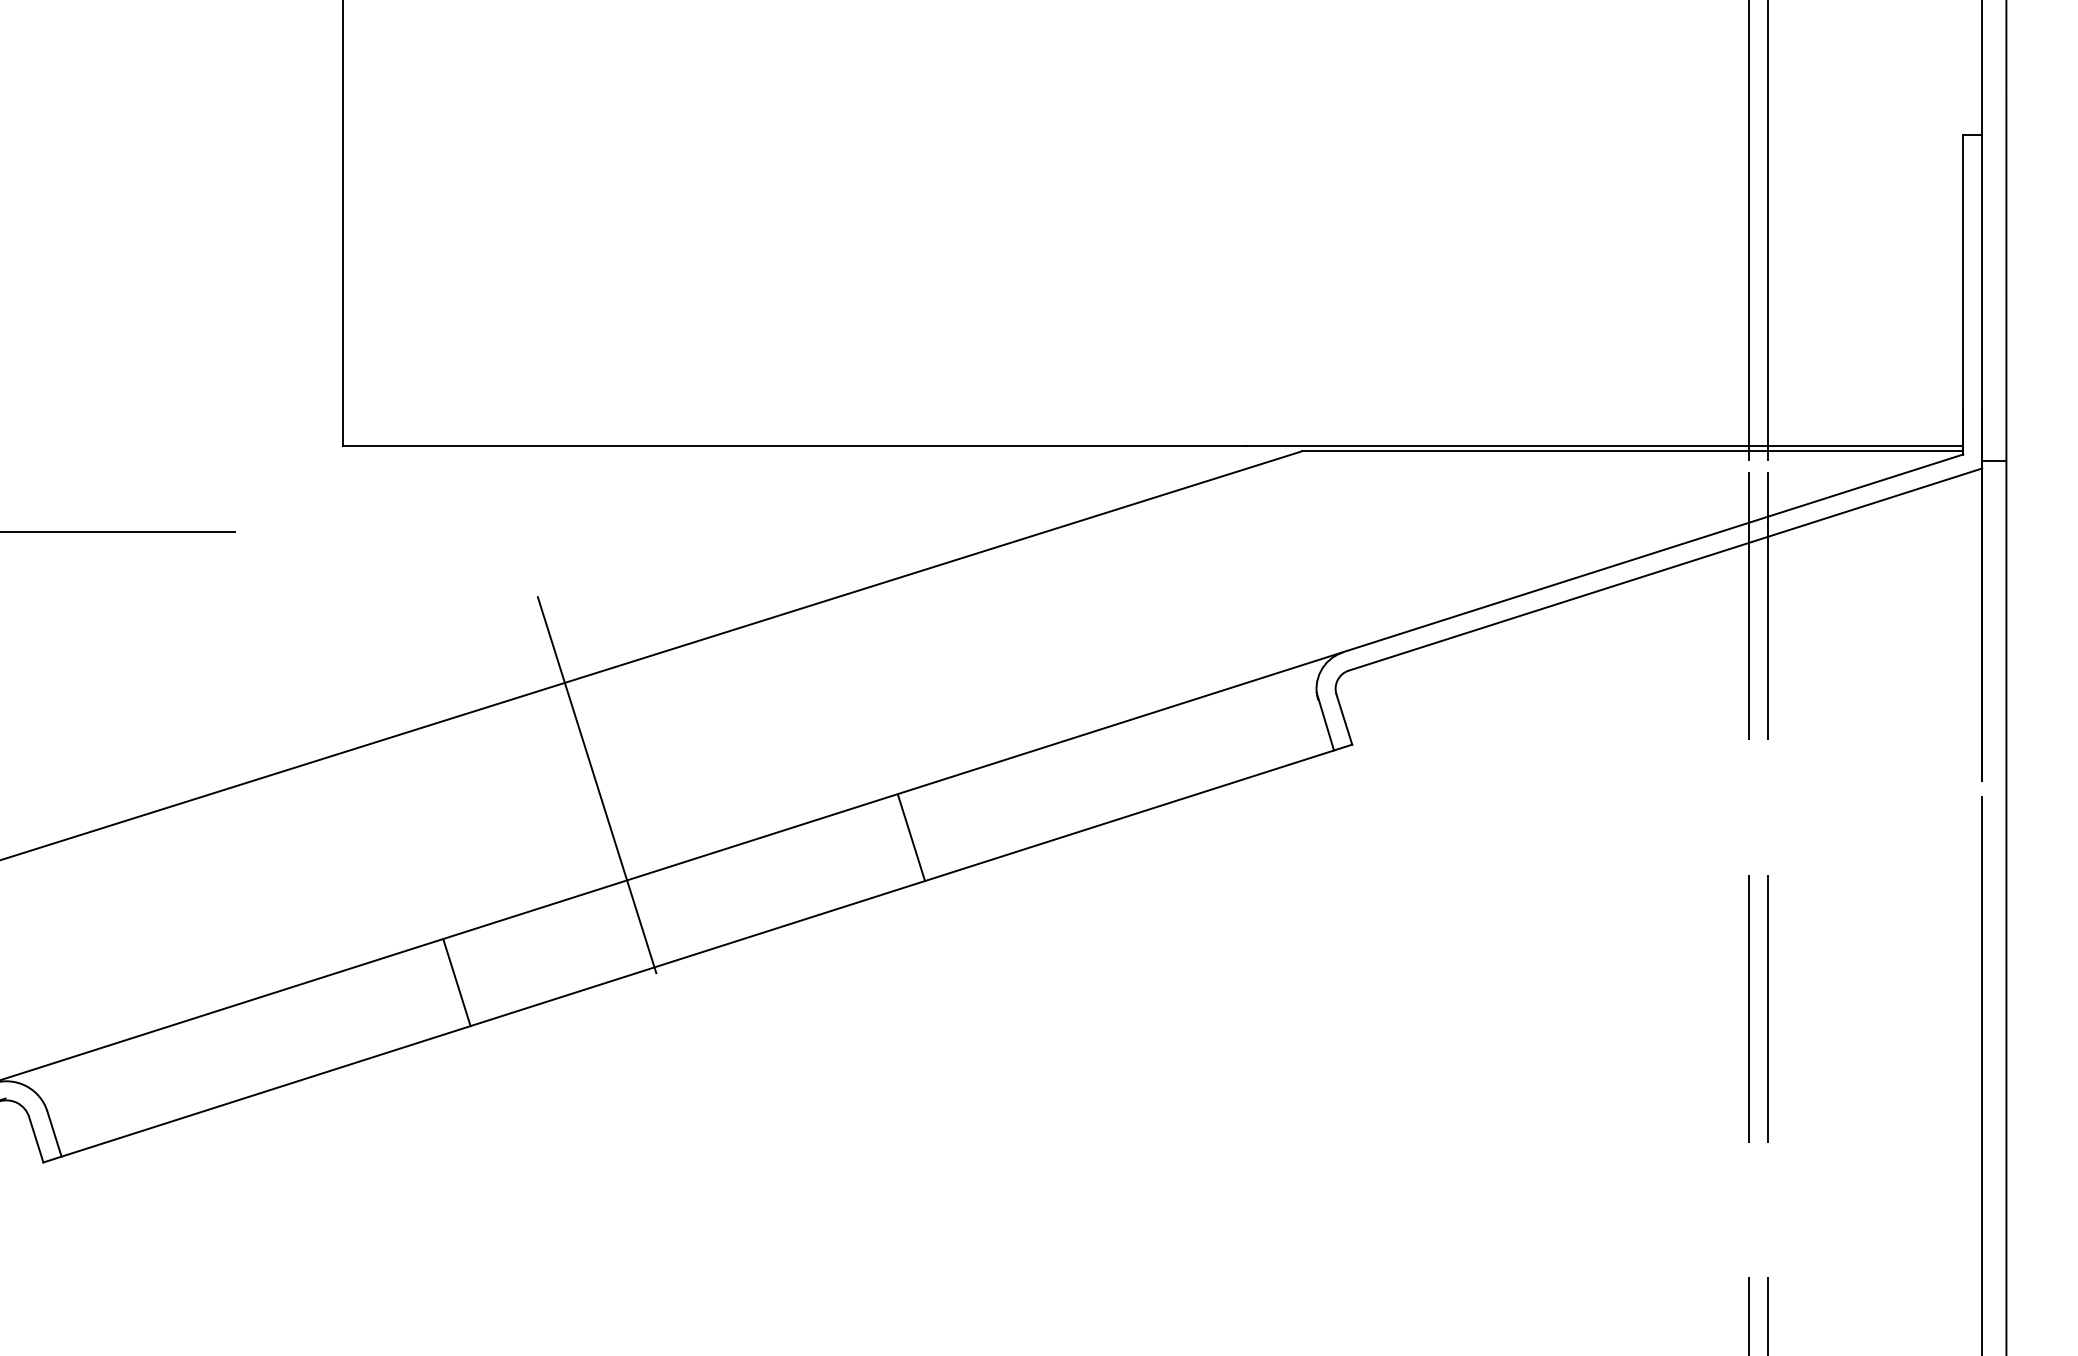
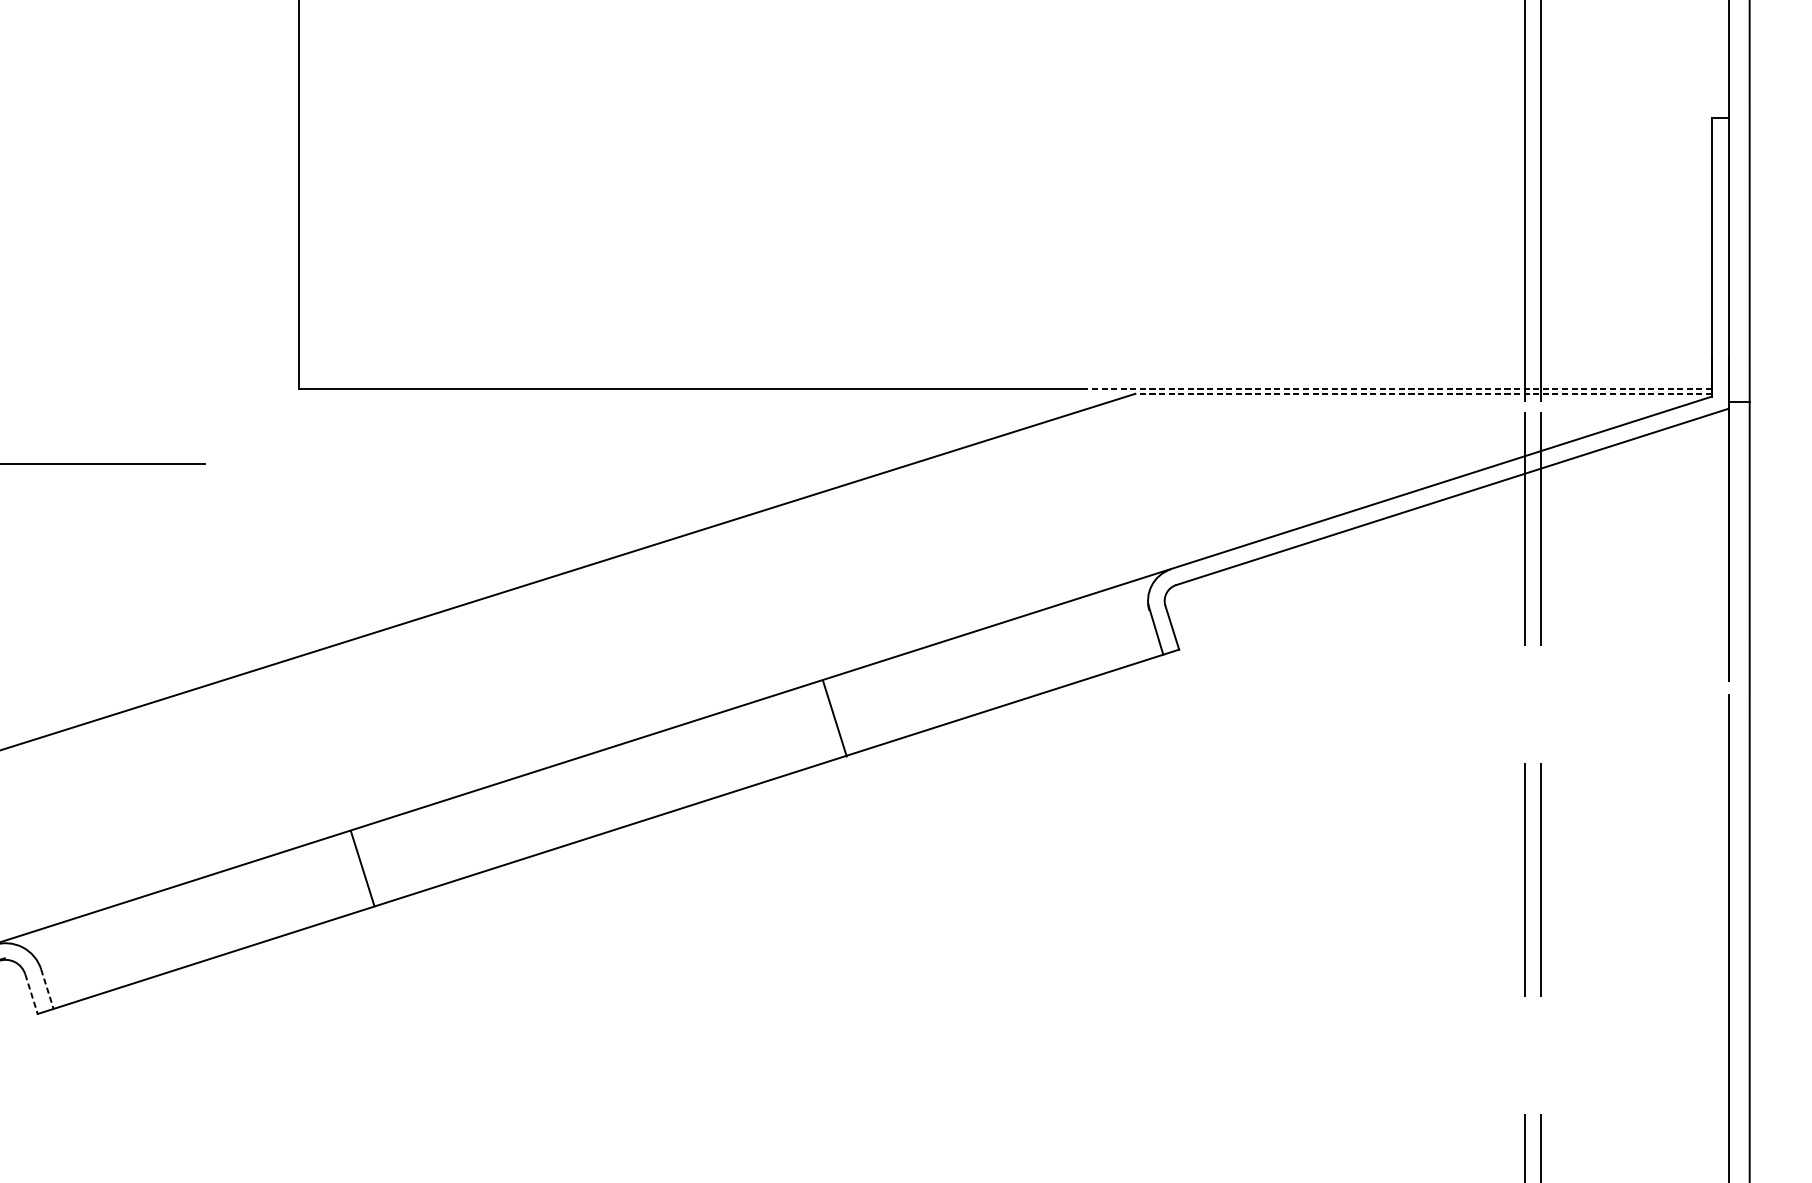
line: (1604, 445) -> (1399, 388), solid -> dashed
line: (1632, 451) -> (1423, 393), solid -> dashed
line: (596, 785) -> (520, 685), removed
line: (911, 837) -> (834, 718), moved
line: (456, 982) -> (362, 868), moved
line: (54, 1134) -> (47, 989), solid -> dashed
line: (36, 1139) -> (31, 993), solid -> dashed

